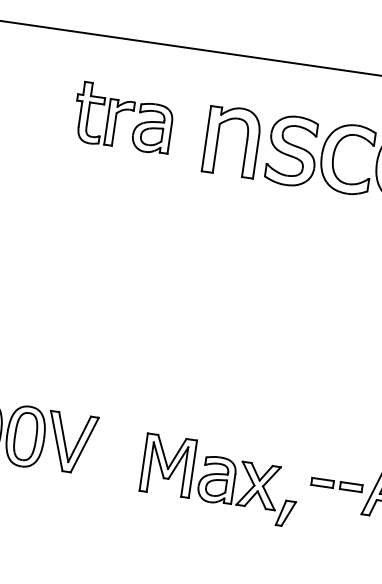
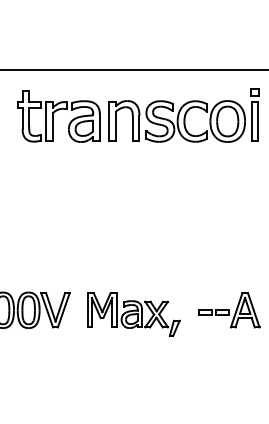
part: (122, 117) -> (58, 116), size x1.43
part: (219, 480) -> (133, 314), moved

